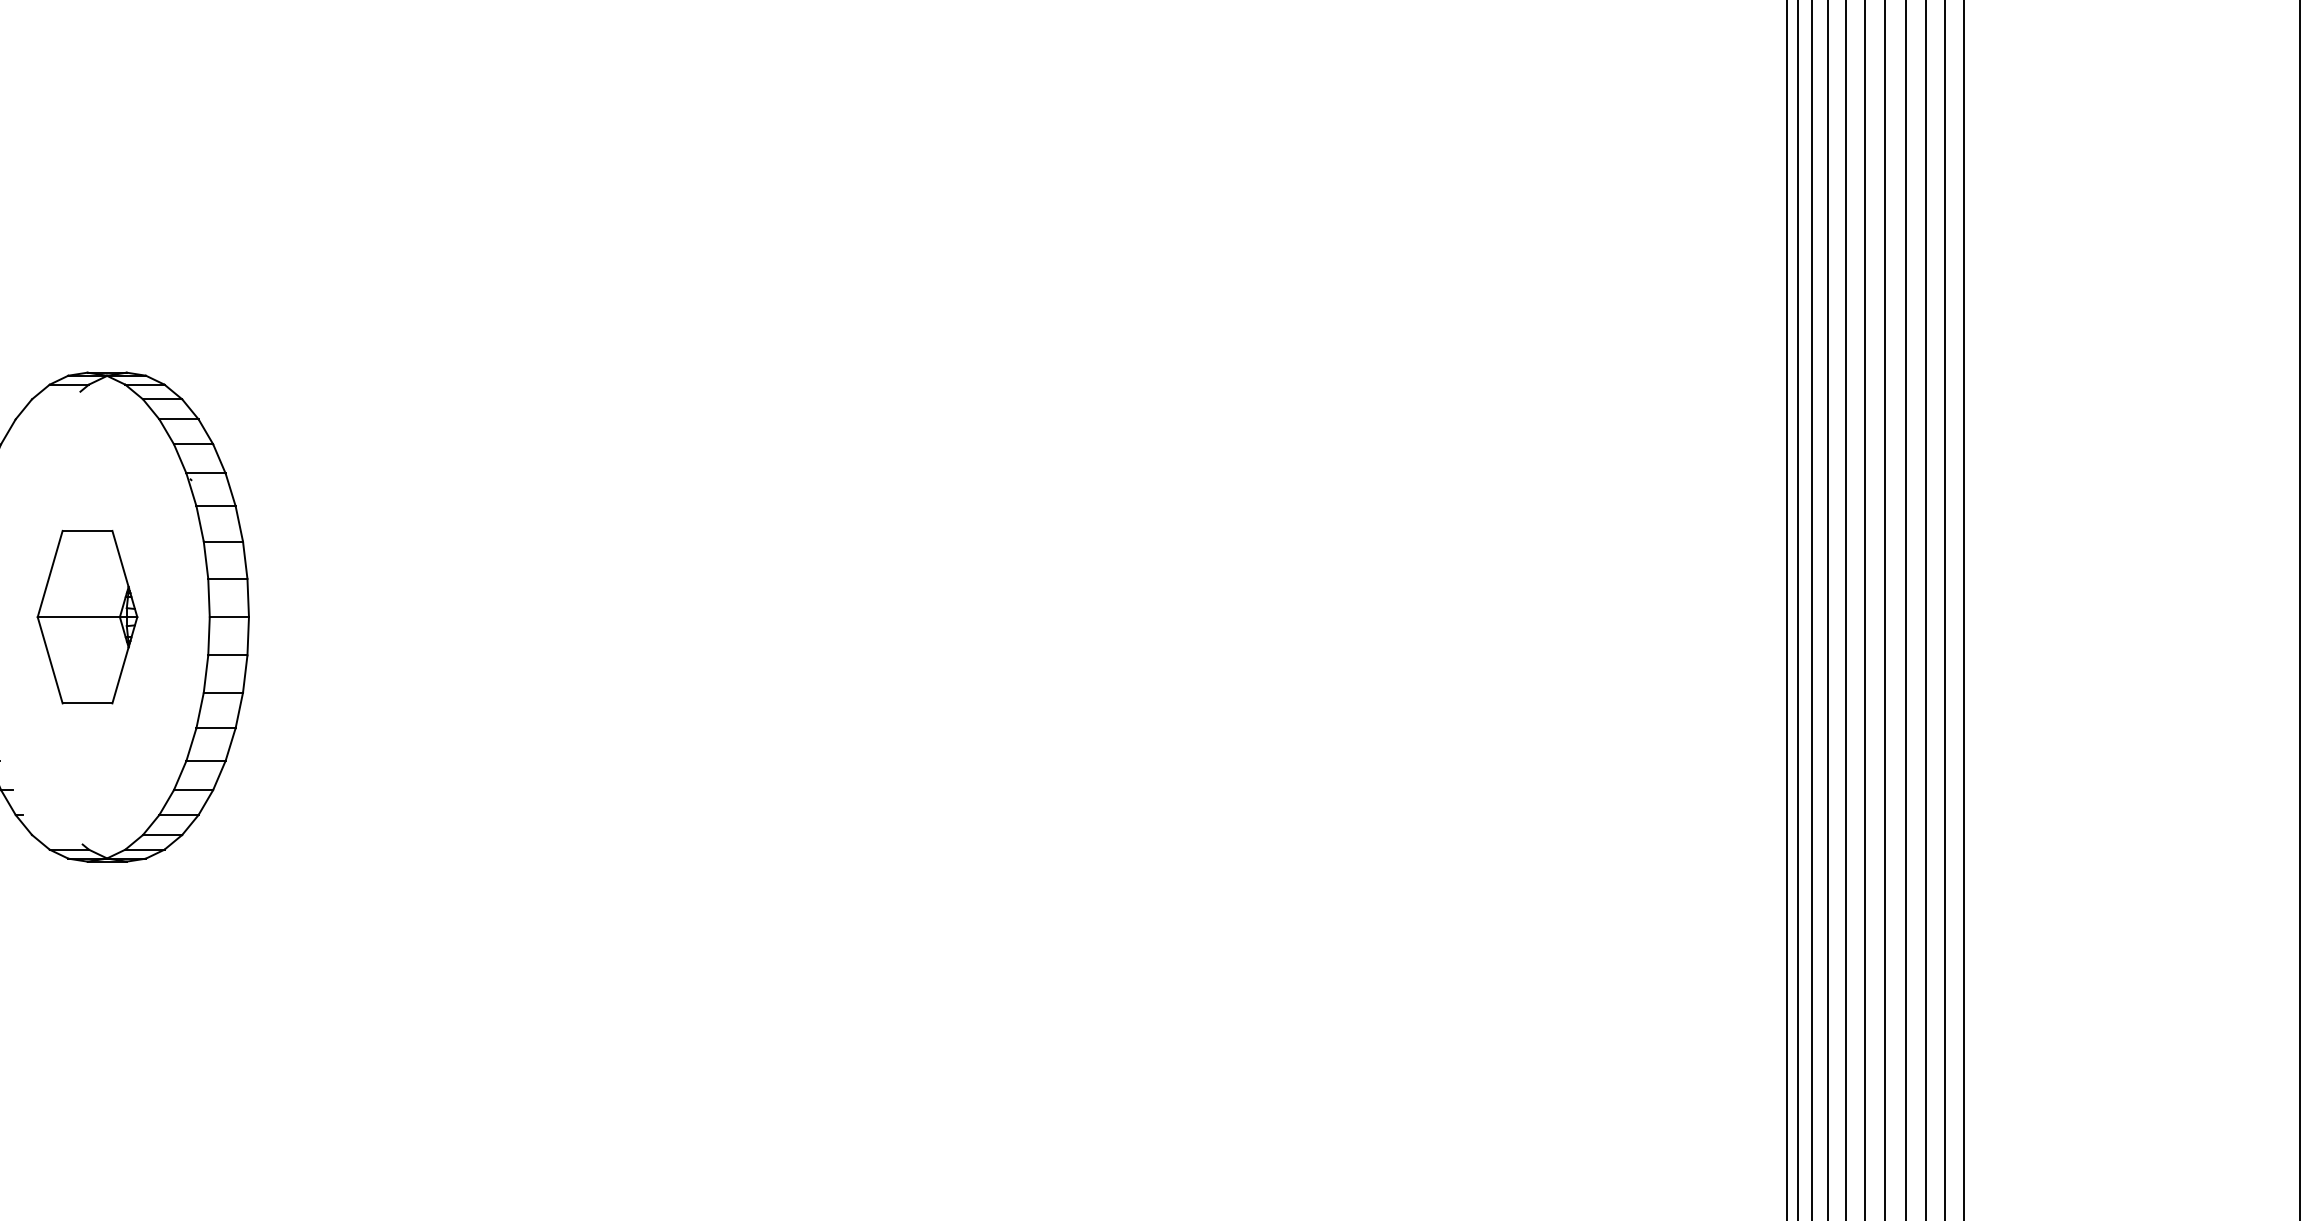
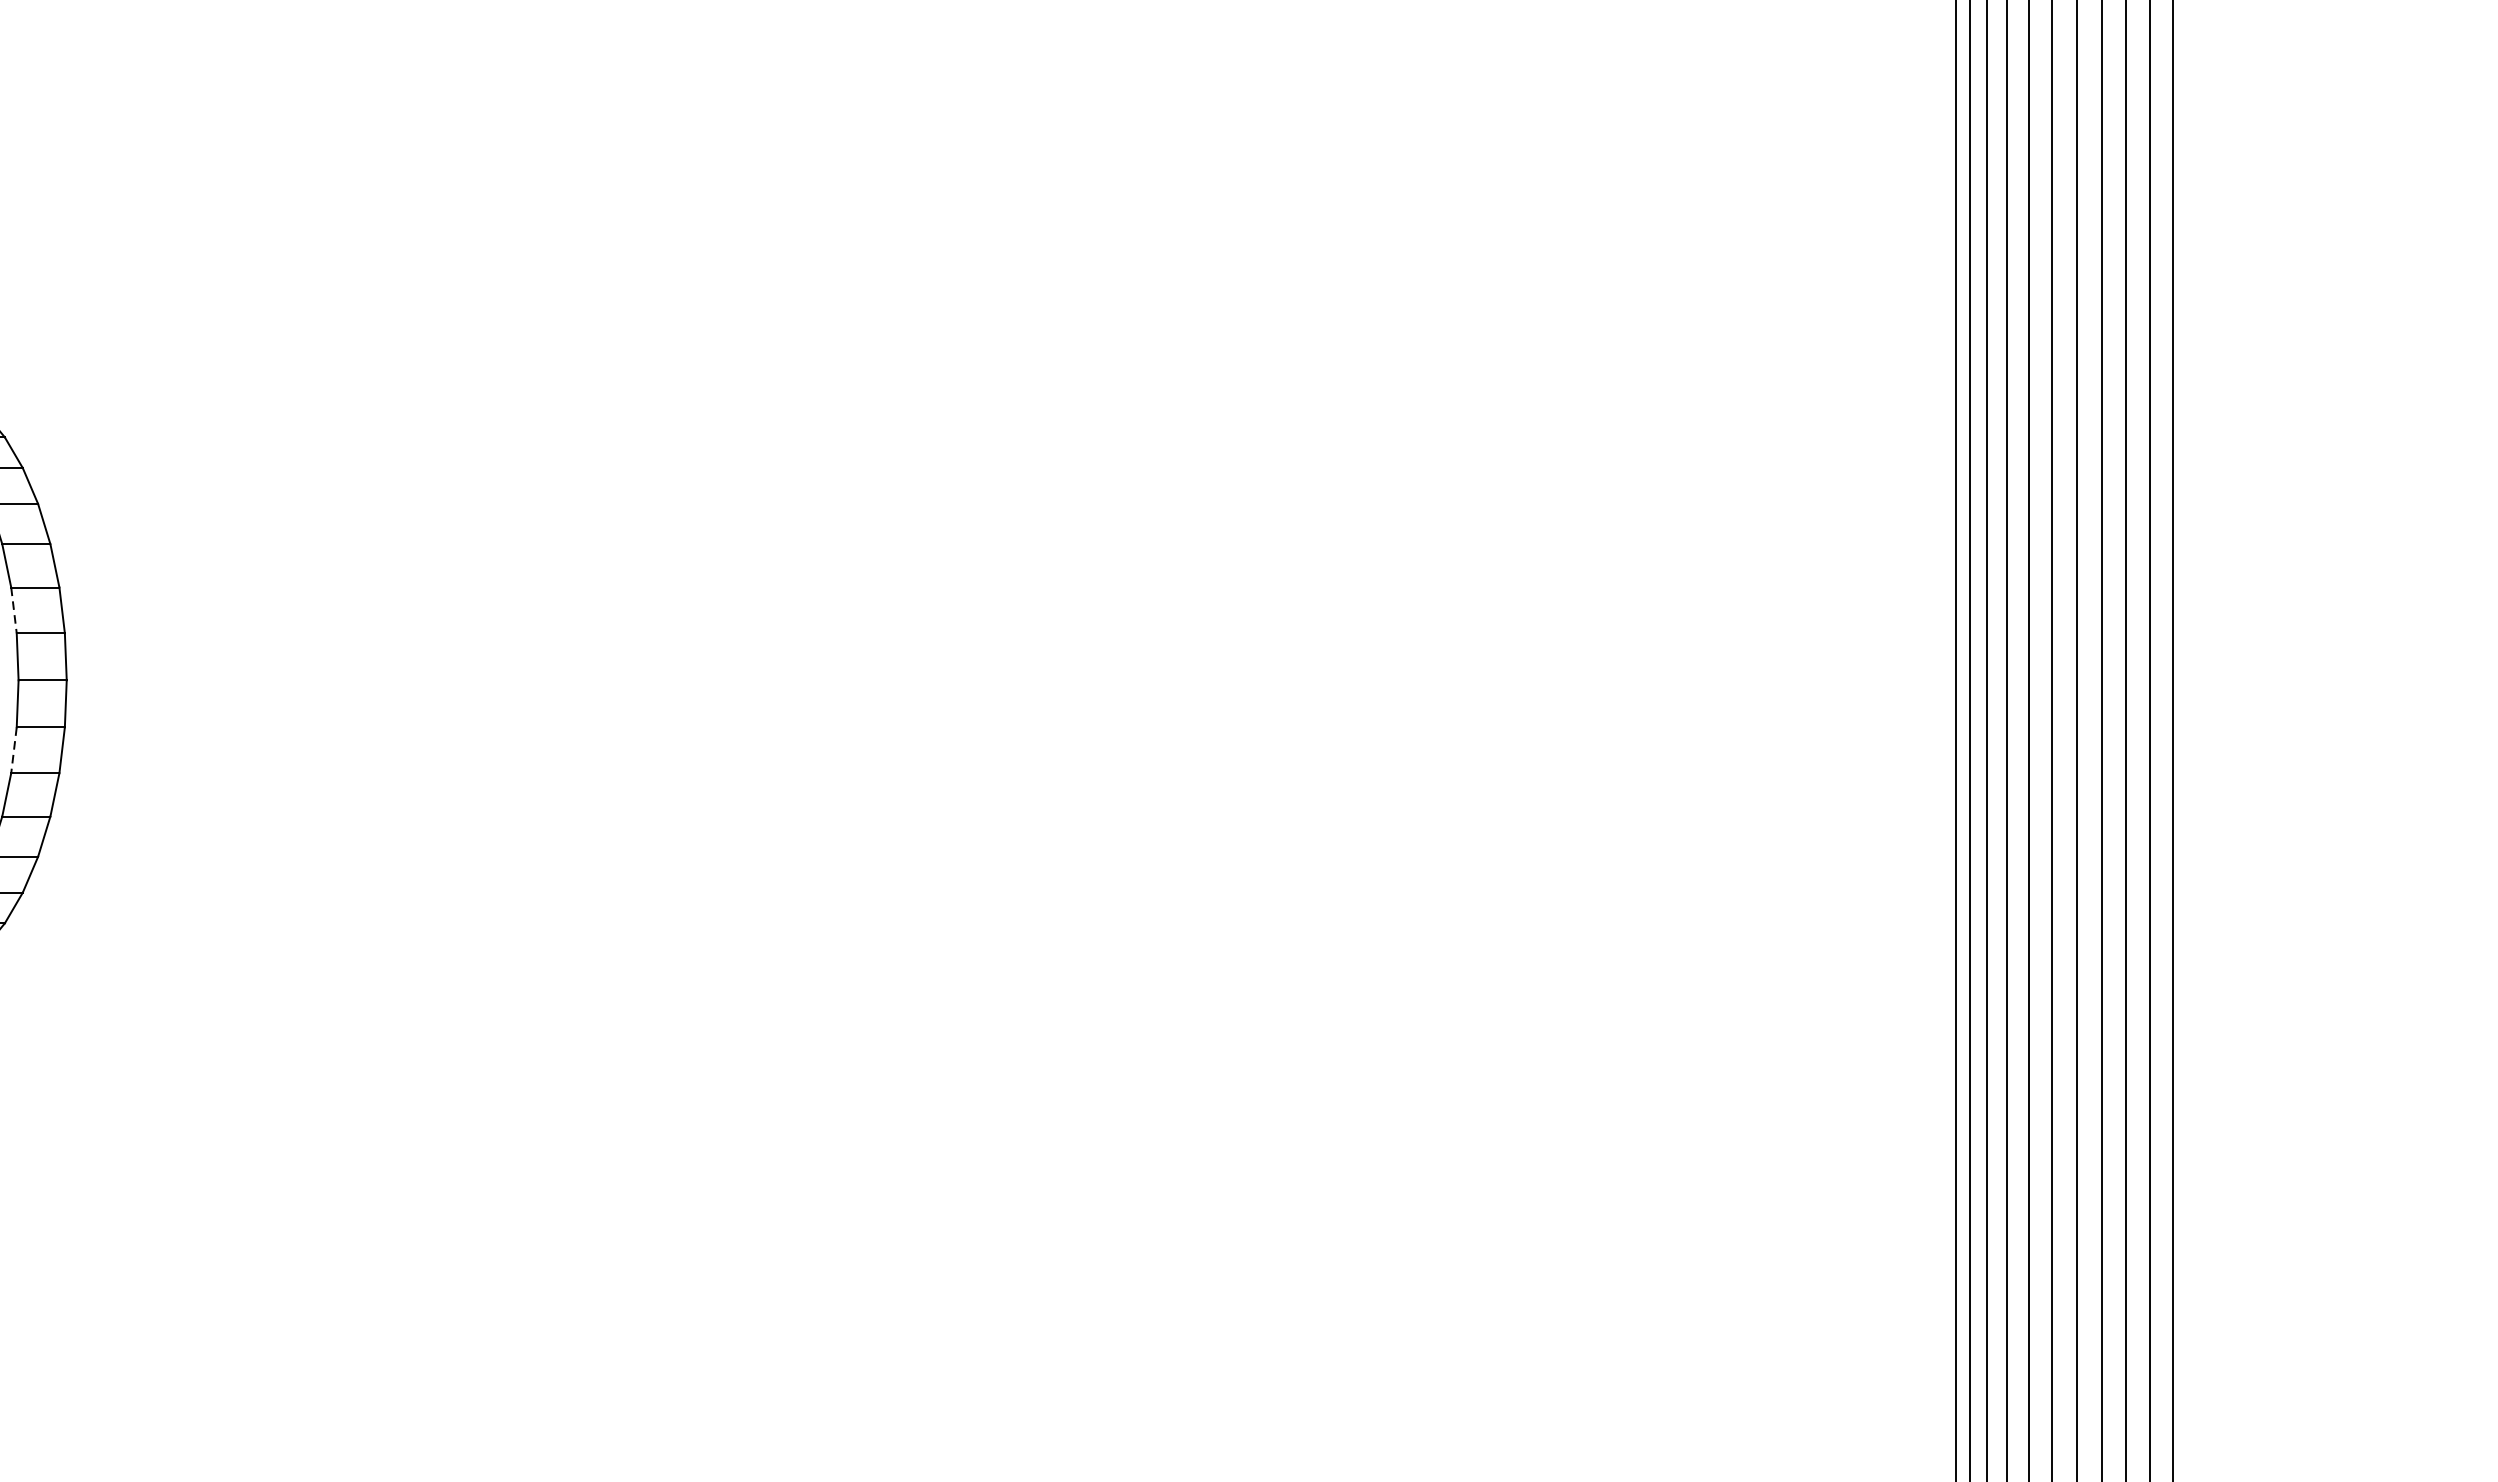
line: (206, 560) -> (14, 610), solid -> dashed
line: (206, 674) -> (14, 750), solid -> dashed

